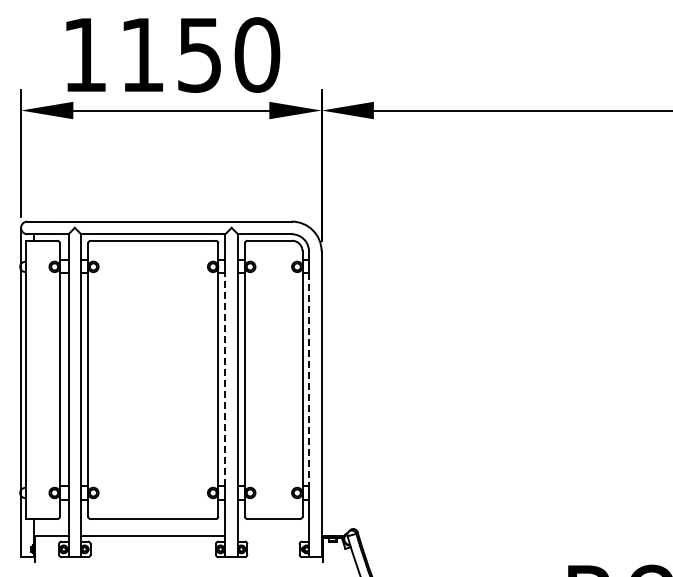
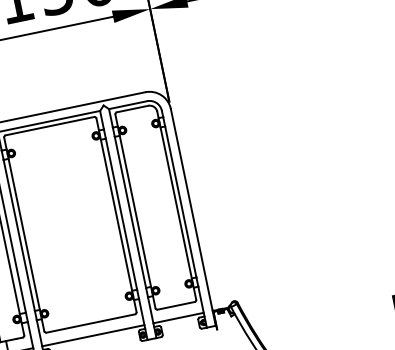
line: (225, 379) -> (121, 213), dashed -> solid
line: (309, 379) -> (181, 201), dashed -> solid
line: (273, 536) -> (178, 318), added

